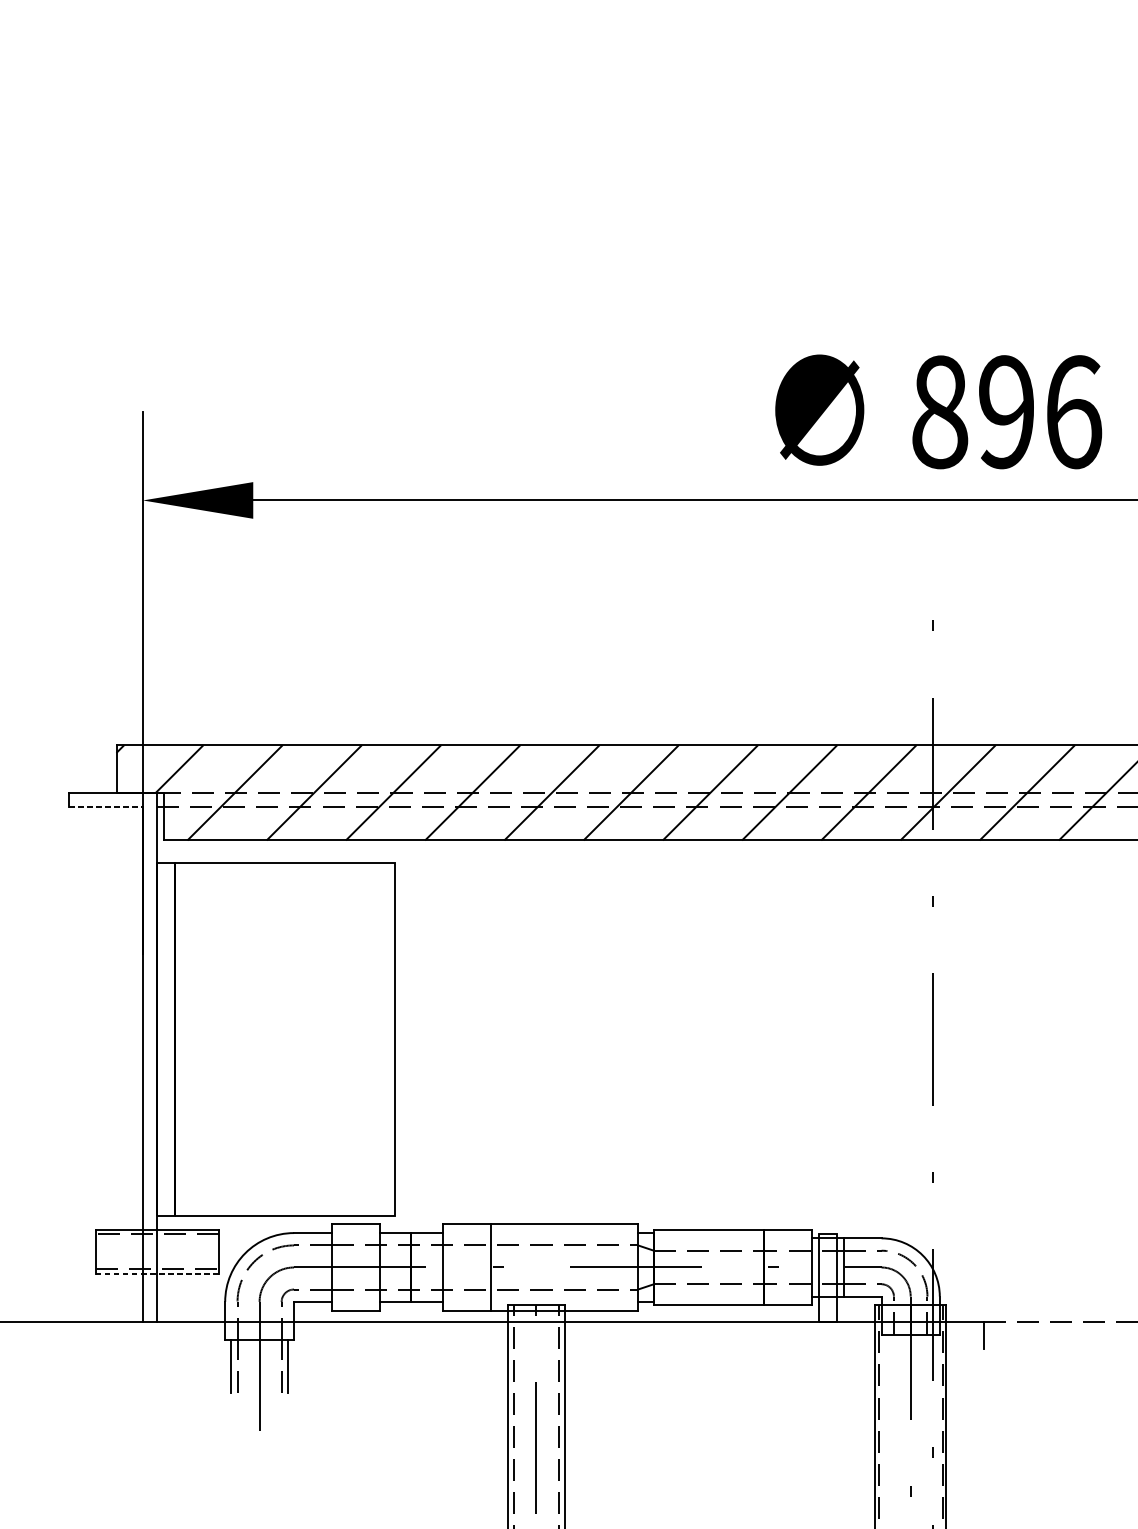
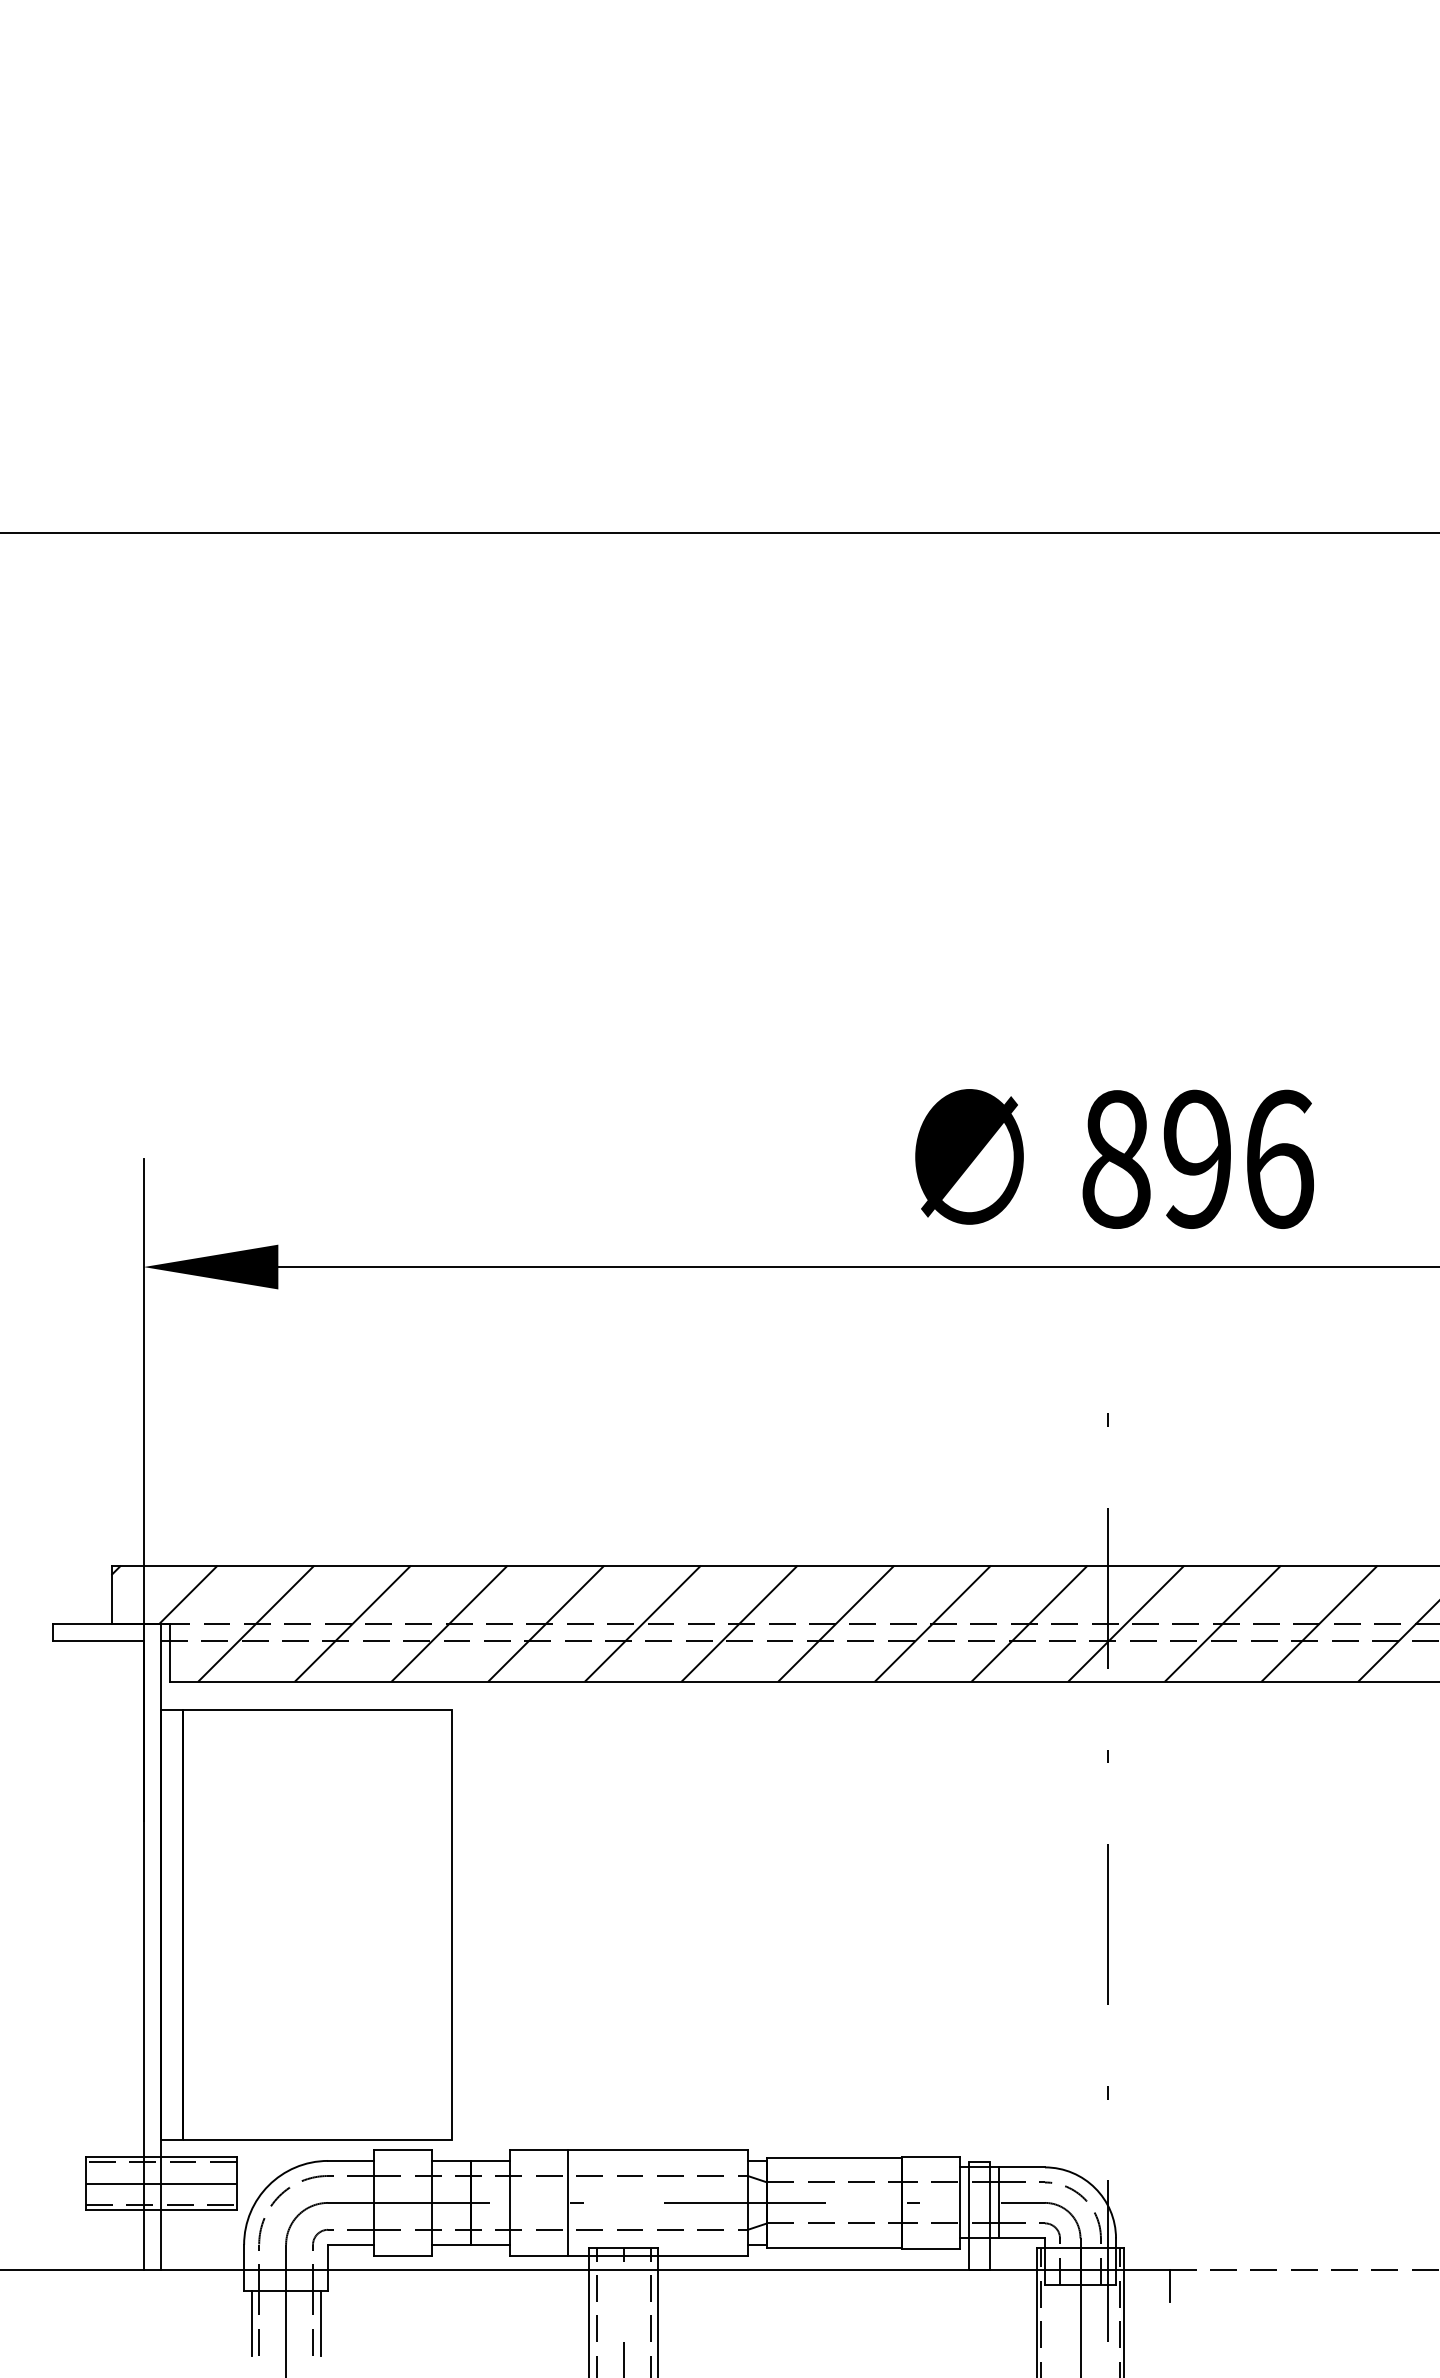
line: (106, 807) -> (99, 1641), dashed -> solid
line: (157, 1251) -> (161, 2183), added
line: (157, 1273) -> (161, 2210), dashed -> solid

